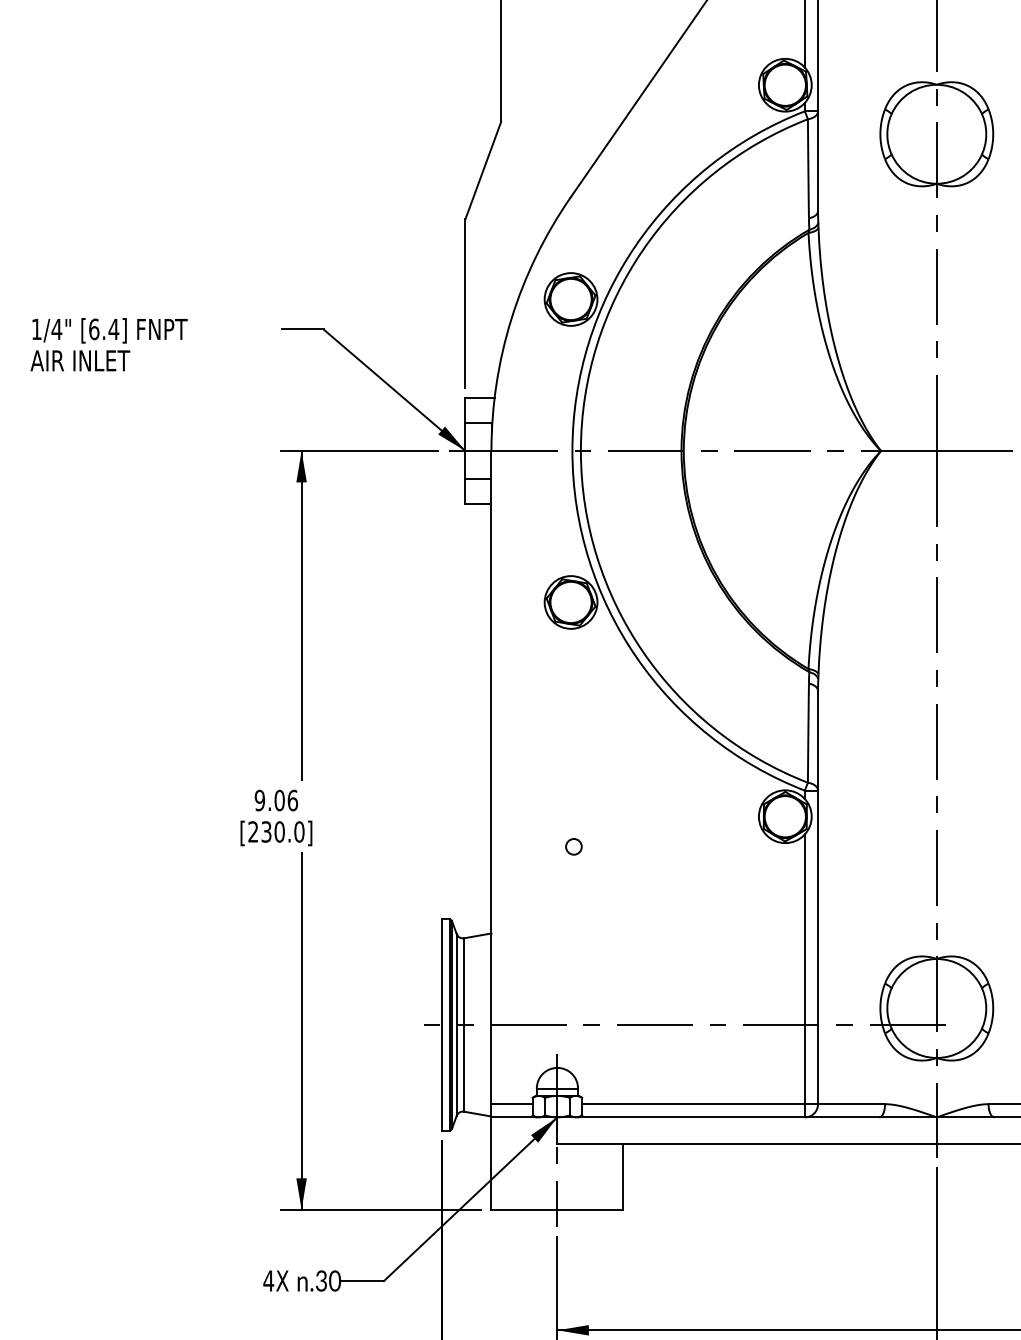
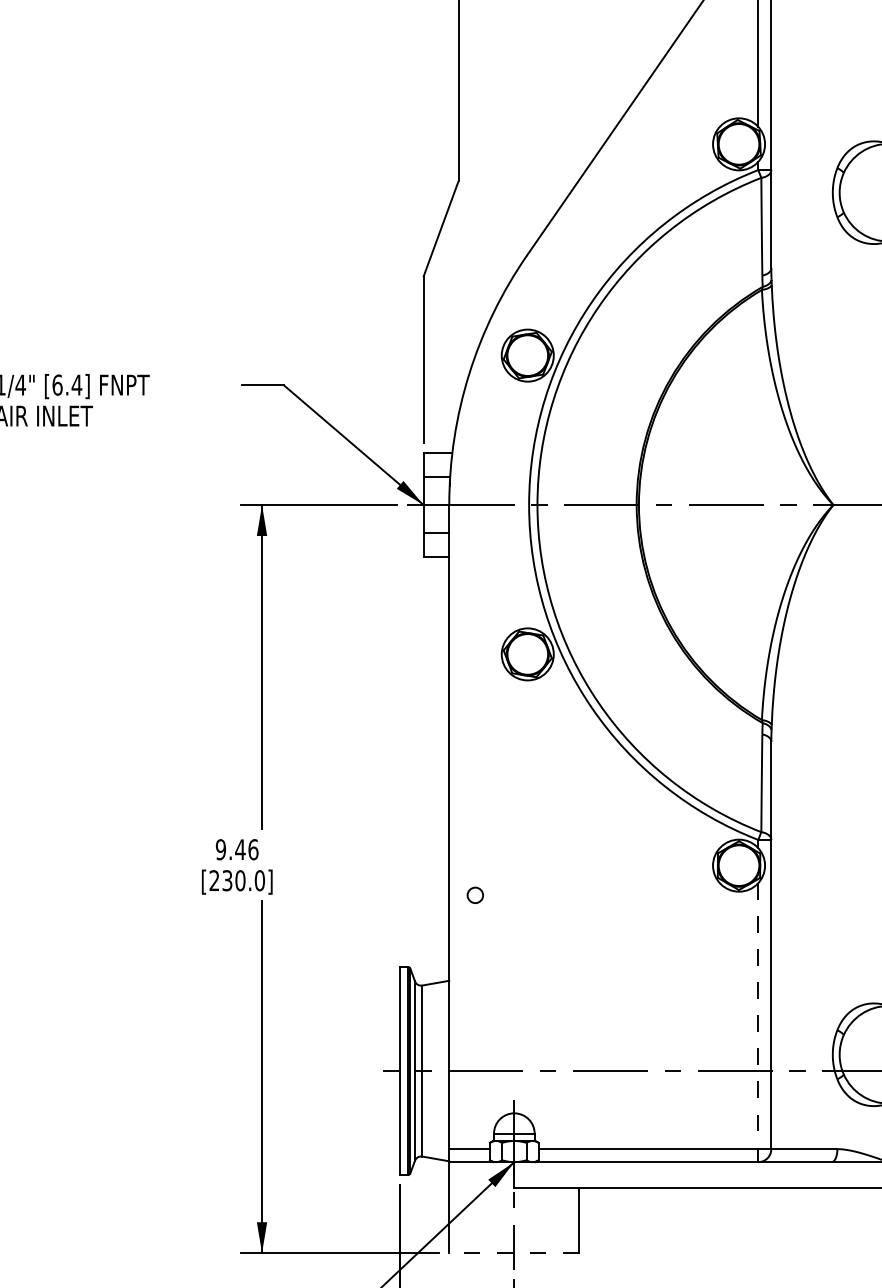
text: (279, 800) -> (240, 849), 9.06 -> 9.46
circle: (573, 846) -> (474, 895), moved
line: (804, 976) -> (757, 1023), solid -> dashed
line: (557, 1209) -> (514, 1252), solid -> dashed

